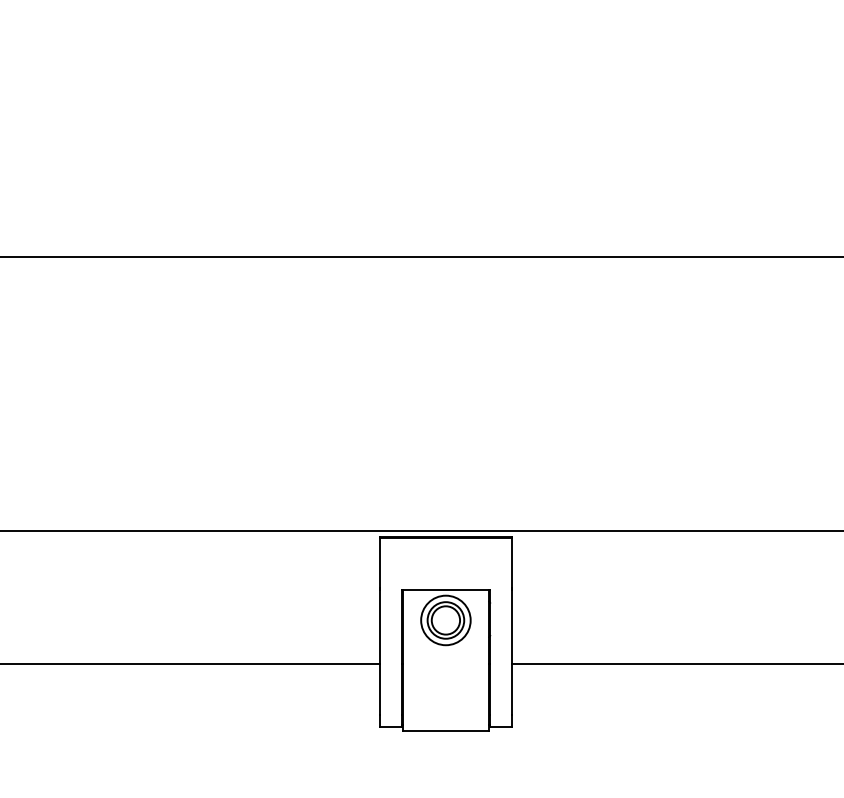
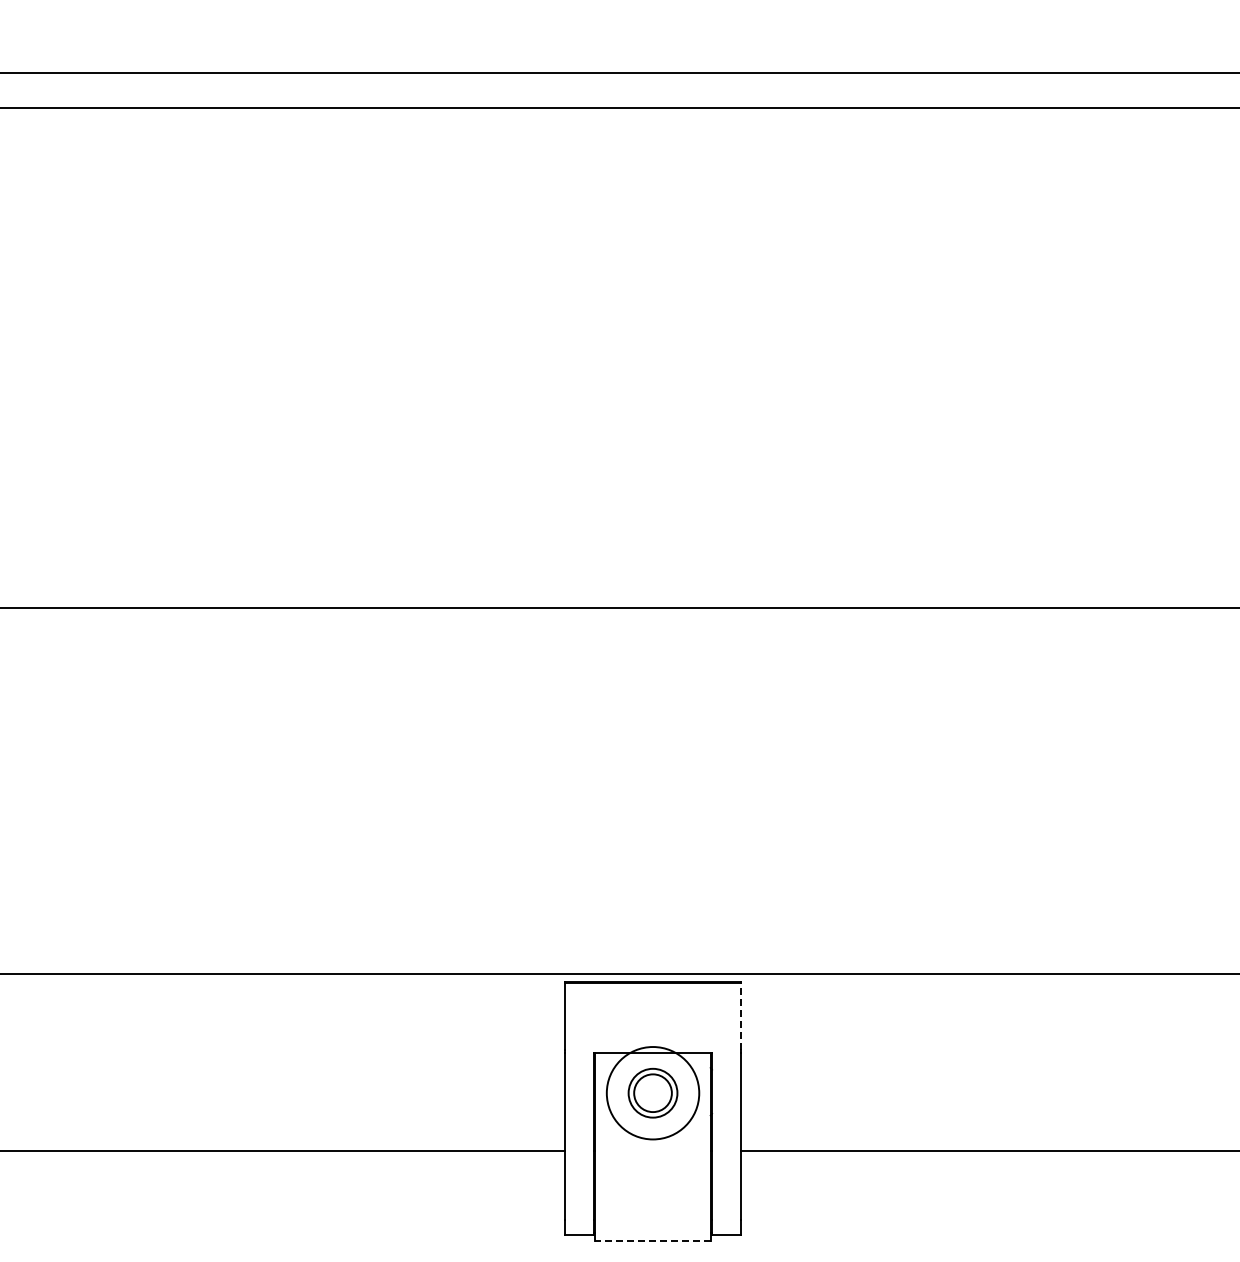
line: (512, 562) -> (741, 1016), solid -> dashed
circle: (446, 620) -> (653, 1093), size x1.4
line: (446, 730) -> (653, 1240), solid -> dashed

